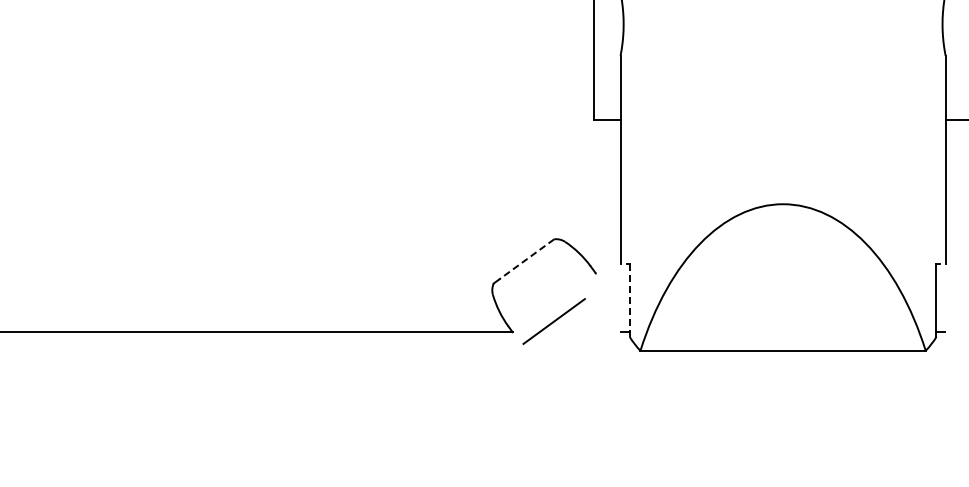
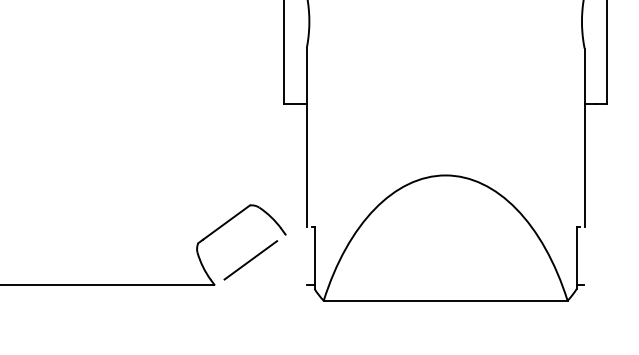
line: (526, 259) -> (226, 222), dashed -> solid
line: (629, 300) -> (314, 257), dashed -> solid
line: (553, 321) -> (250, 260), moved

